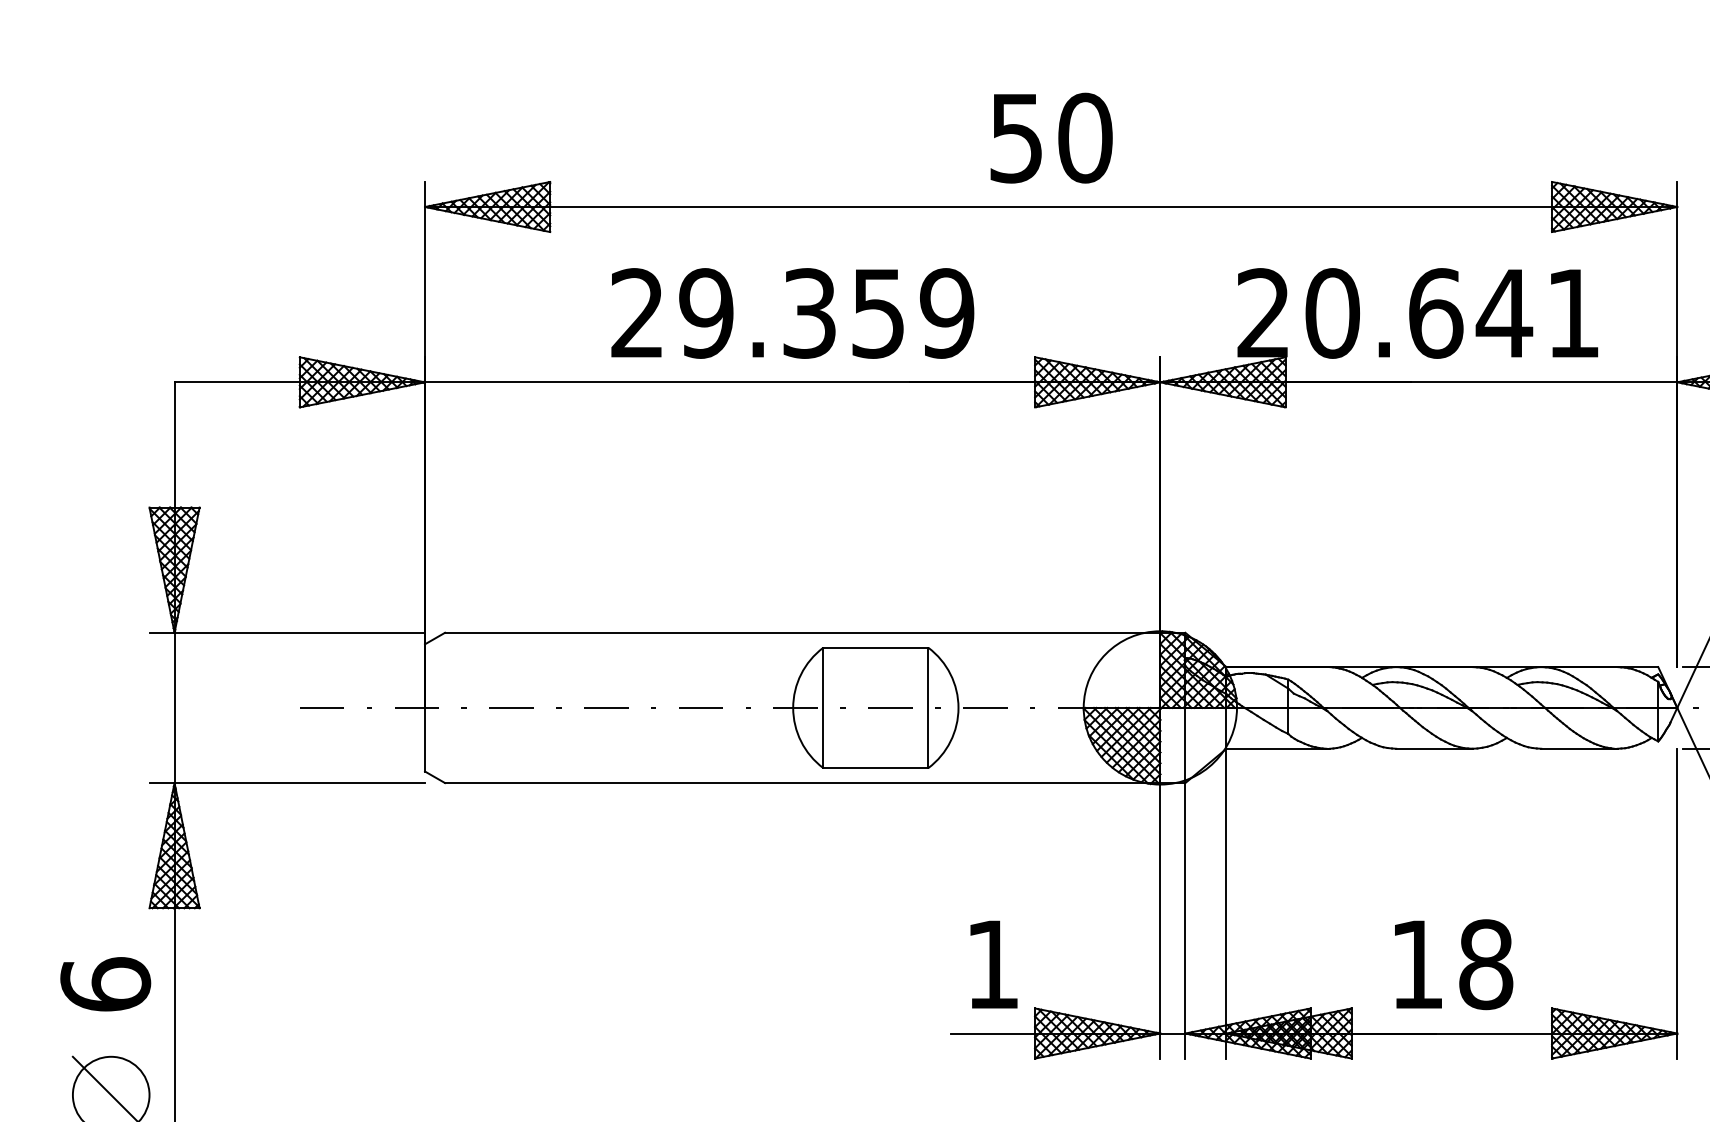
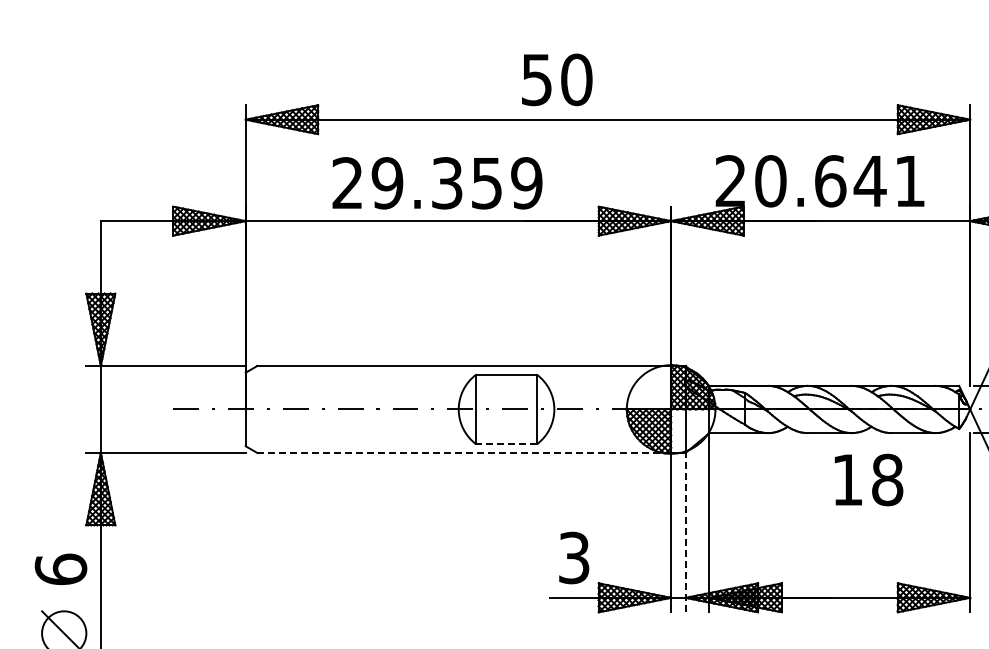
text: (1052, 137) -> (557, 79), moved
text: (792, 313) -> (437, 183), moved
line: (875, 768) -> (506, 444), solid -> dashed
line: (803, 782) -> (464, 452), solid -> dashed
line: (1185, 920) -> (685, 532), solid -> dashed
text: (993, 963) -> (574, 557), 1 -> 3
text: (1453, 963) -> (868, 479), moved

